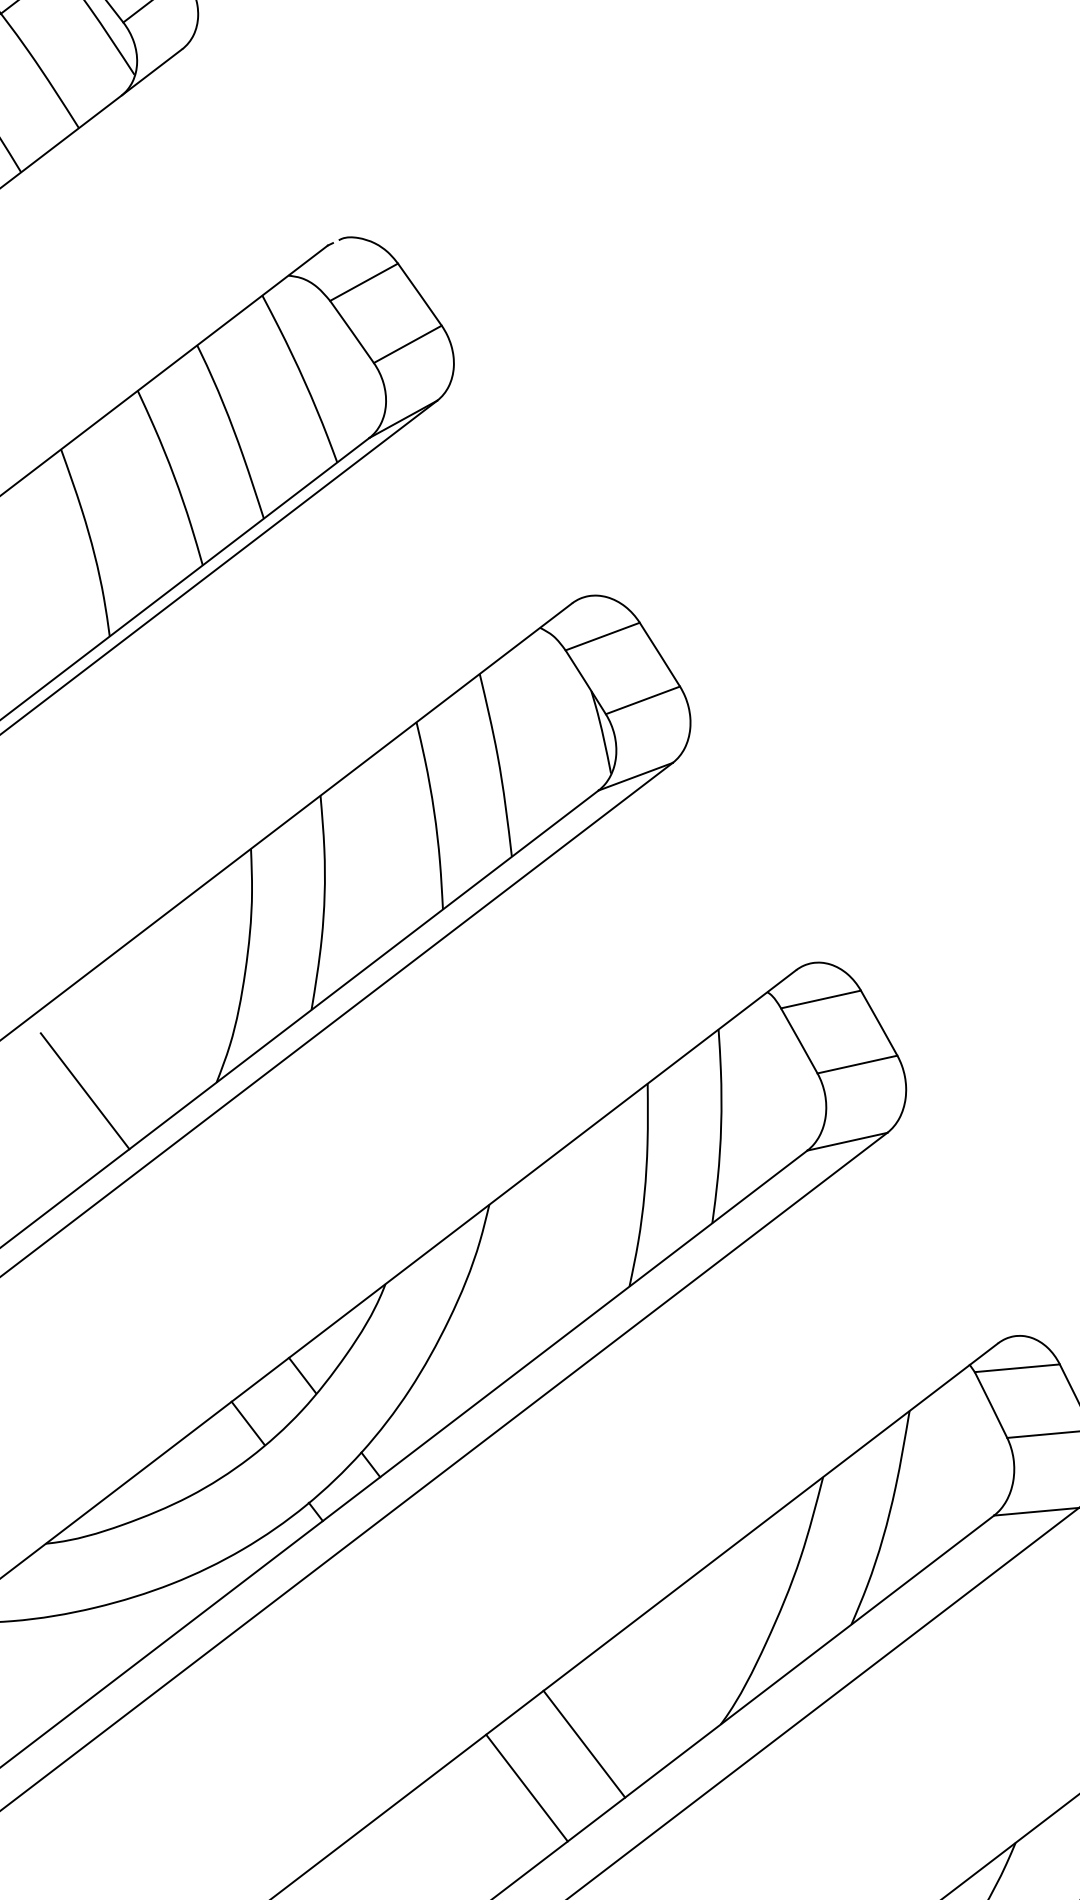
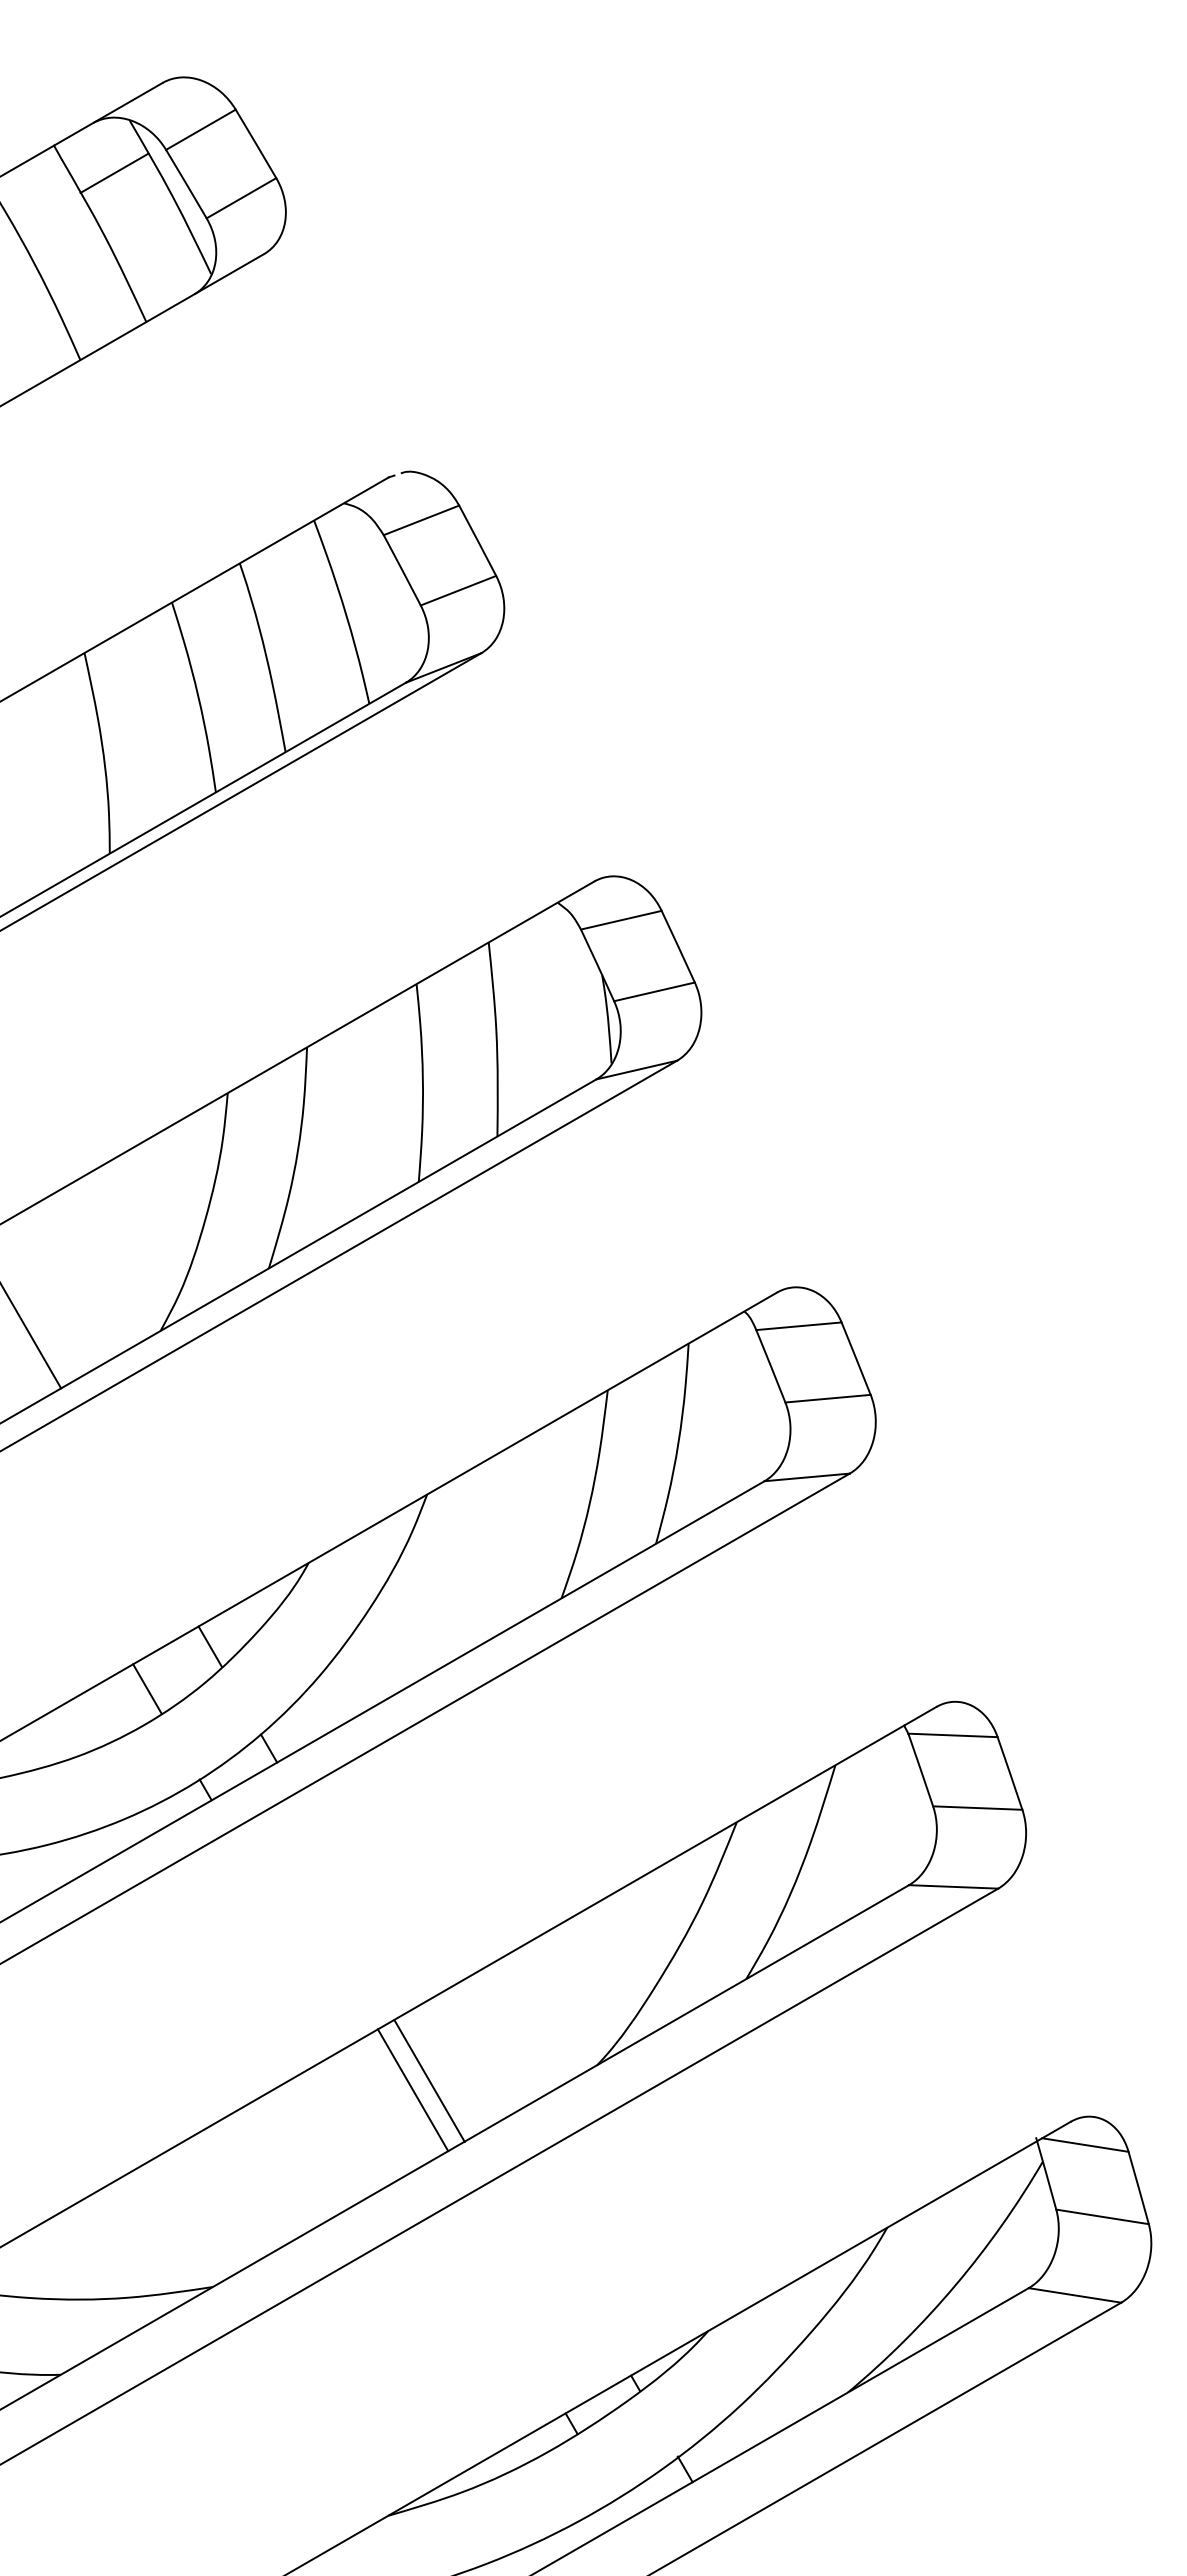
line: (583, 1744) -> (412, 2090), moved
line: (526, 1787) -> (429, 2080), moved

